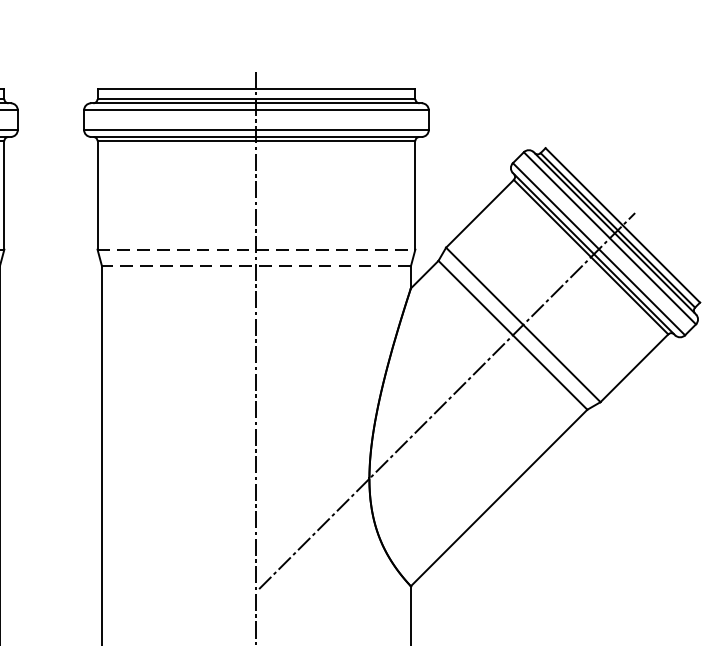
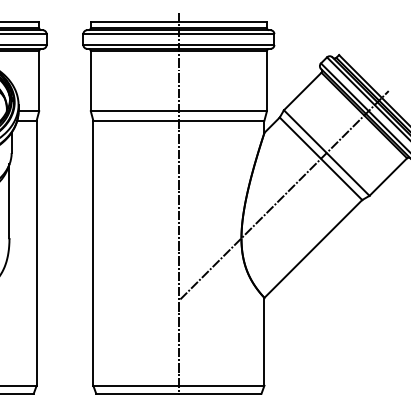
line: (257, 249) -> (179, 111), dashed -> solid
line: (255, 266) -> (178, 120), dashed -> solid

